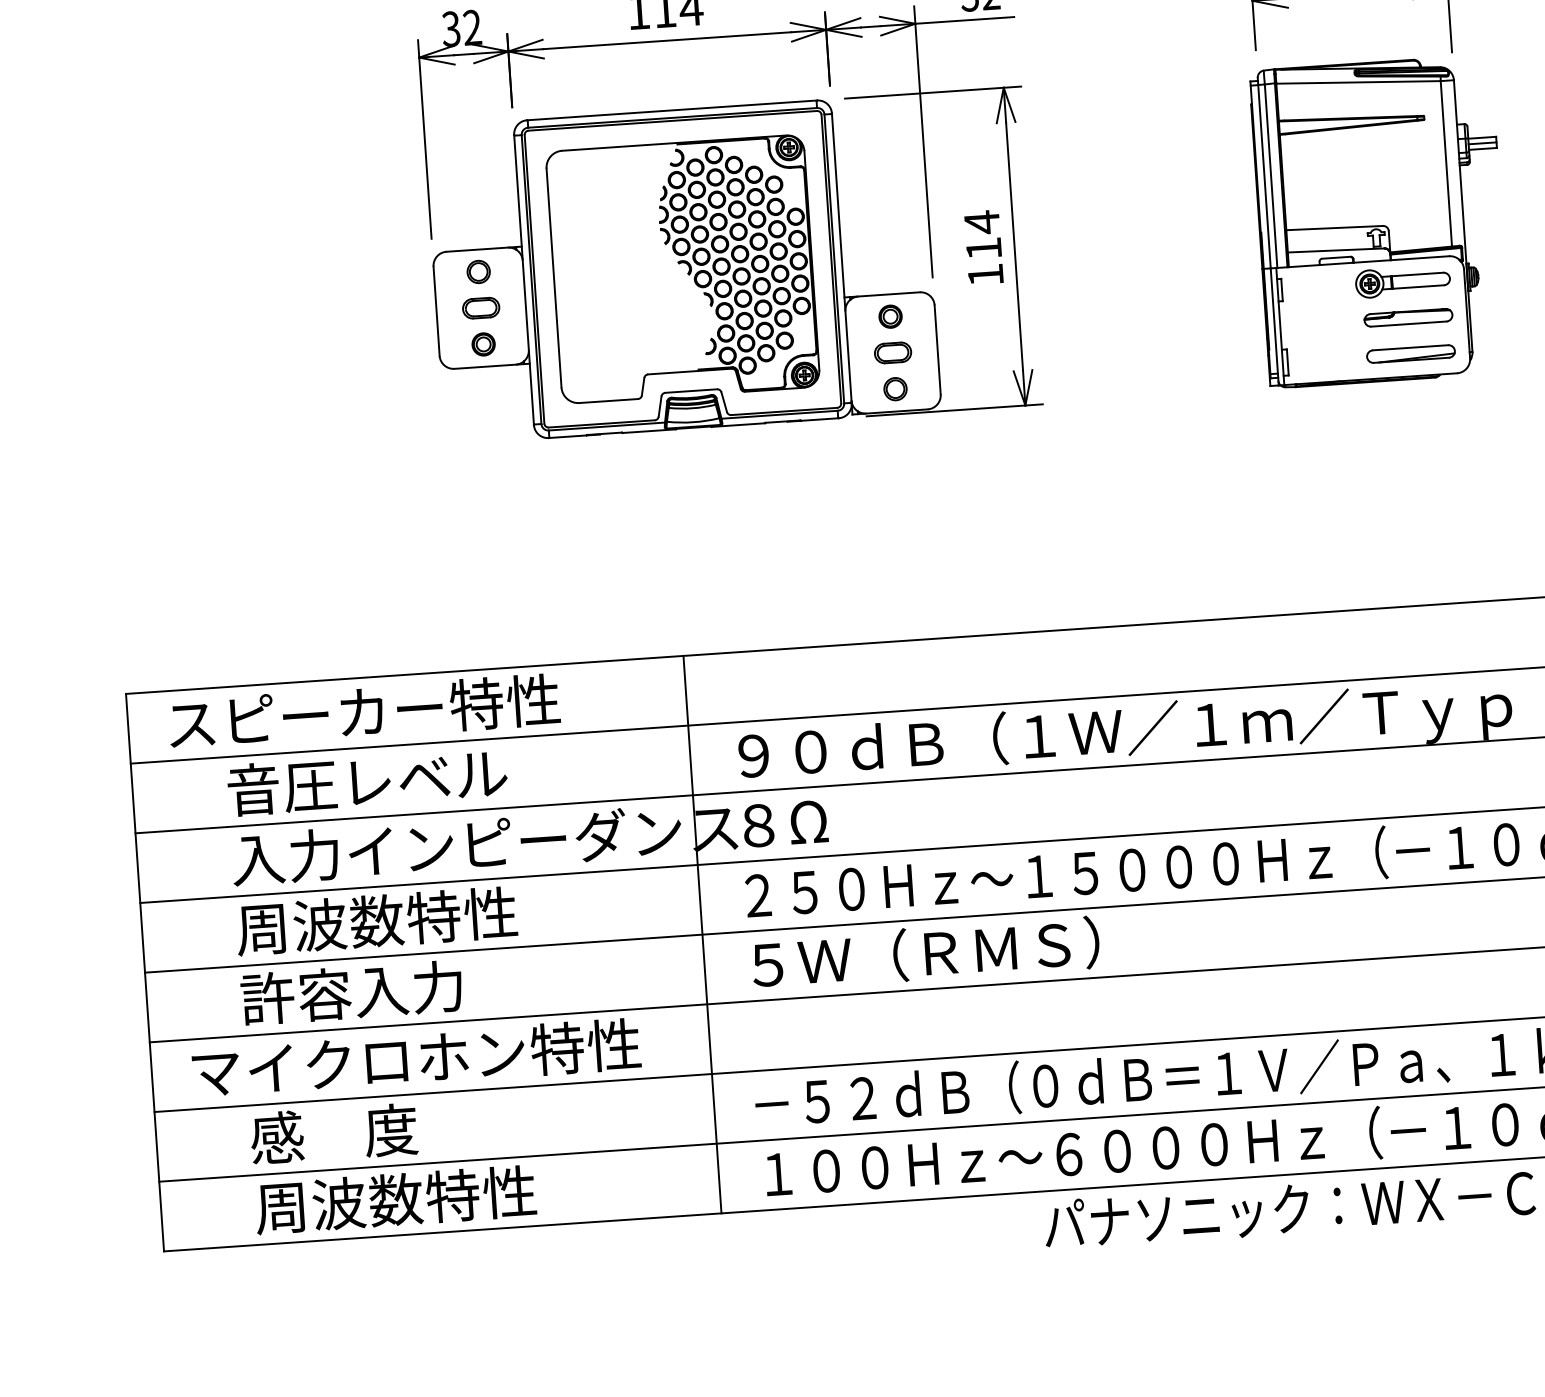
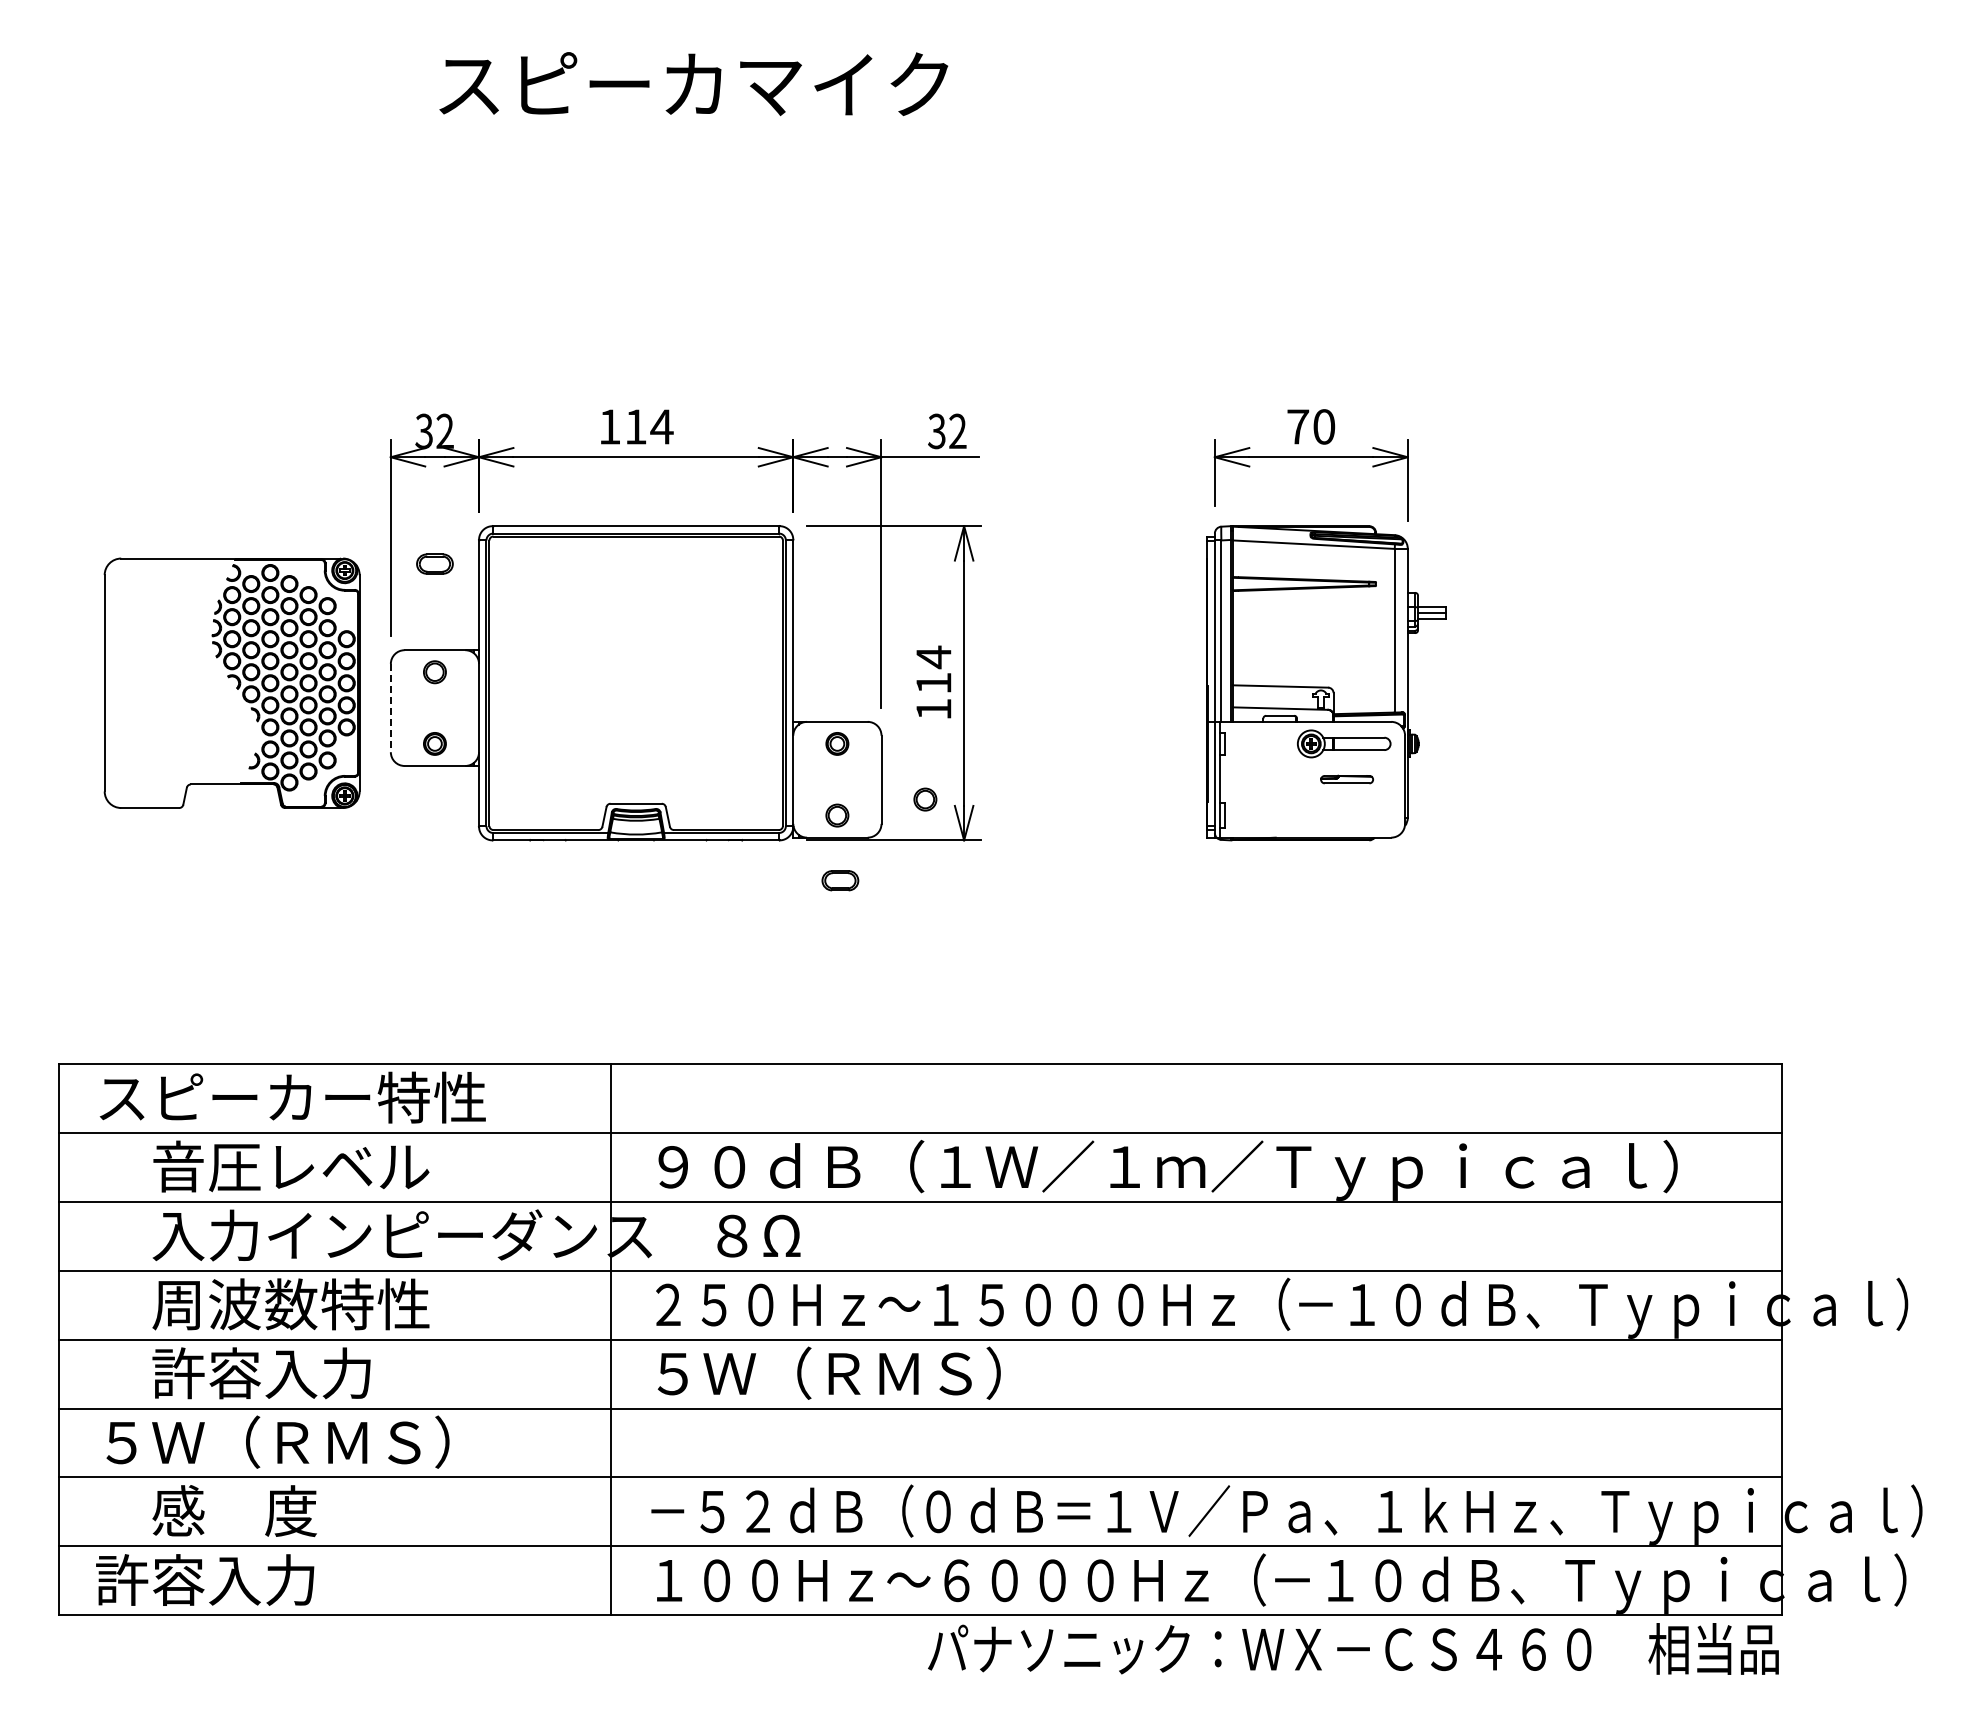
part: (682, 268) -> (231, 682), moved
part: (480, 307) -> (434, 563), moved
line: (436, 311) -> (390, 708), solid -> dashed
part: (1407, 317) -> (1346, 779), size x0.6
part: (893, 352) -> (840, 880), moved
part: (1410, 353) -> (1346, 815), removed
part: (983, 366) -> (925, 799), added
text: (785, 823) -> (758, 1235), moved
text: (416, 1057) -> (320, 1441), マイクロホン特性 -> ５Ｗ（ＲＭＳ）
text: (366, 1201) -> (262, 1579), 周波数特性 -> 許容入力

